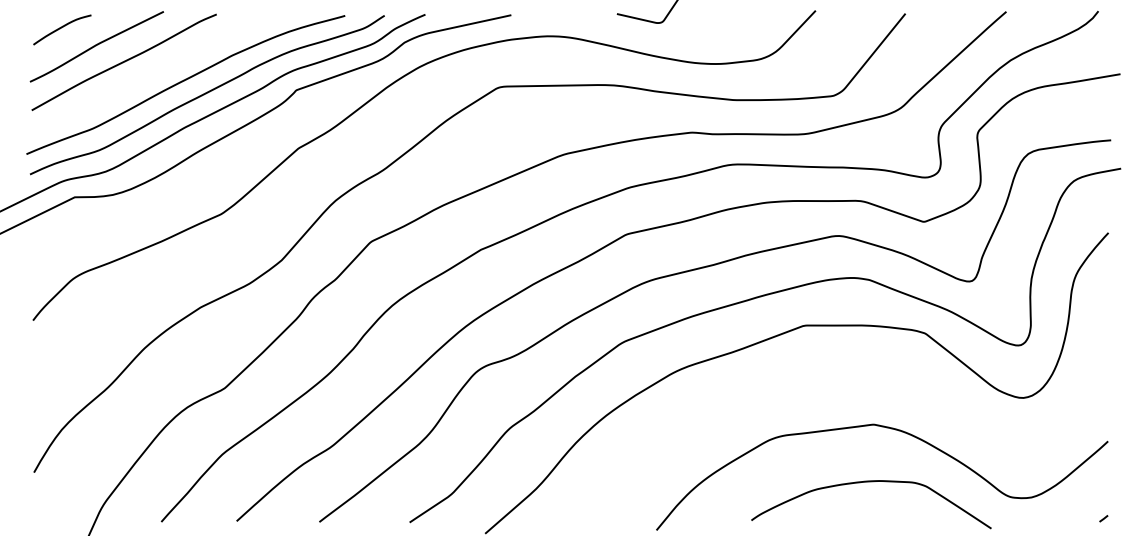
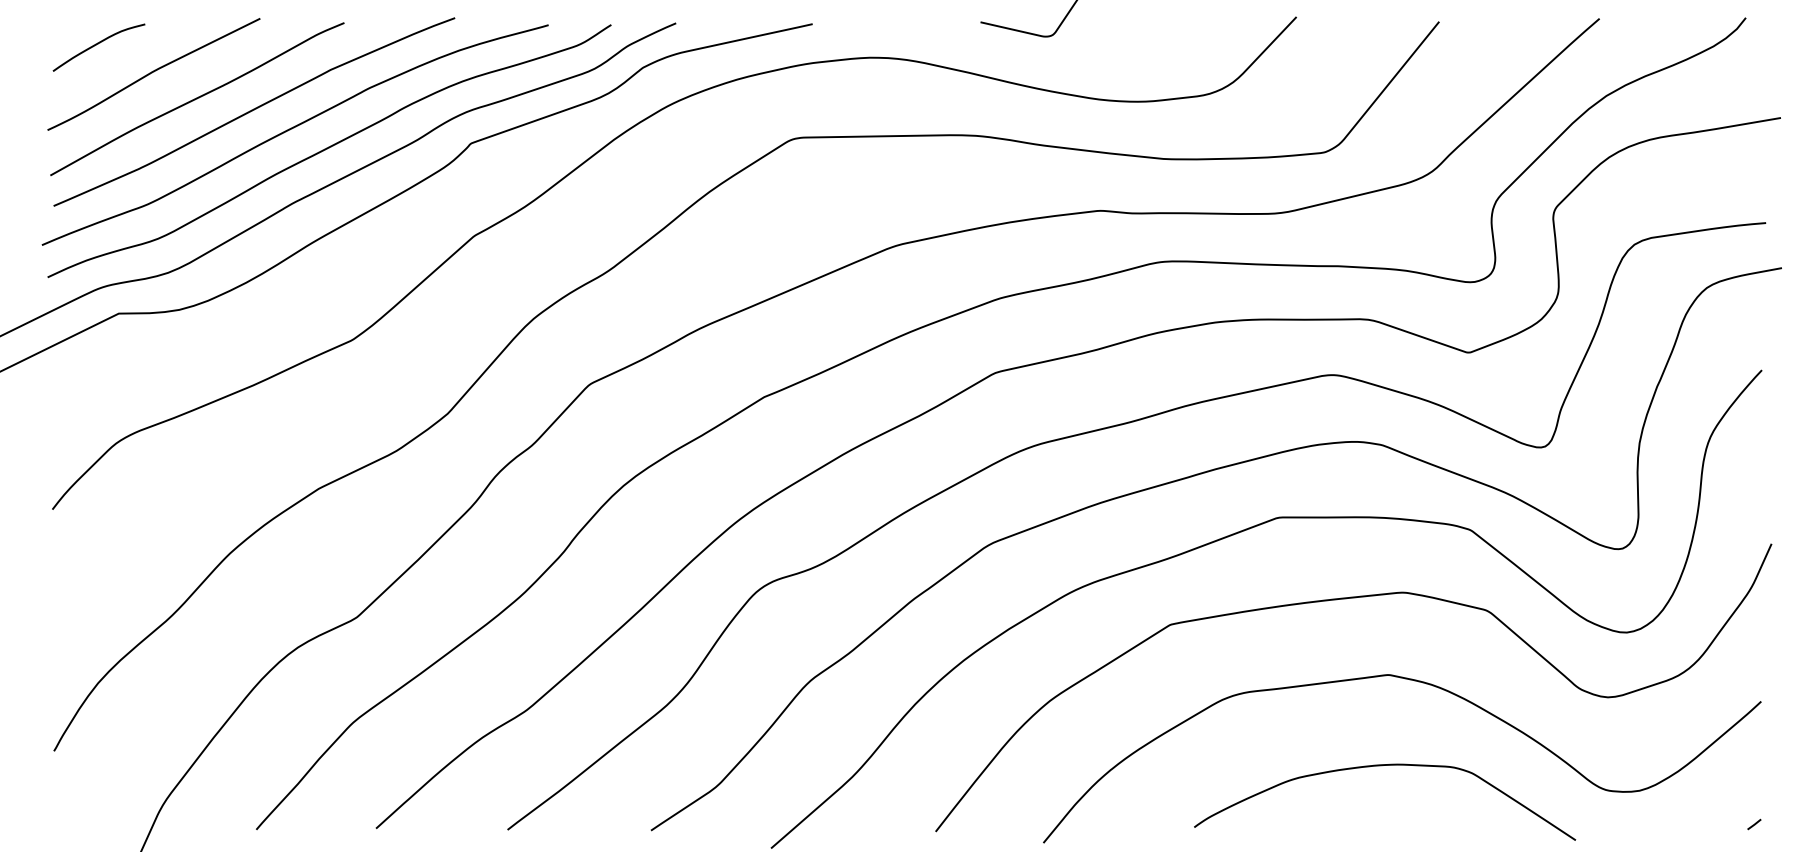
curve: (159, 70) -> (253, 112), added
curve: (848, 377) -> (1348, 600), added

